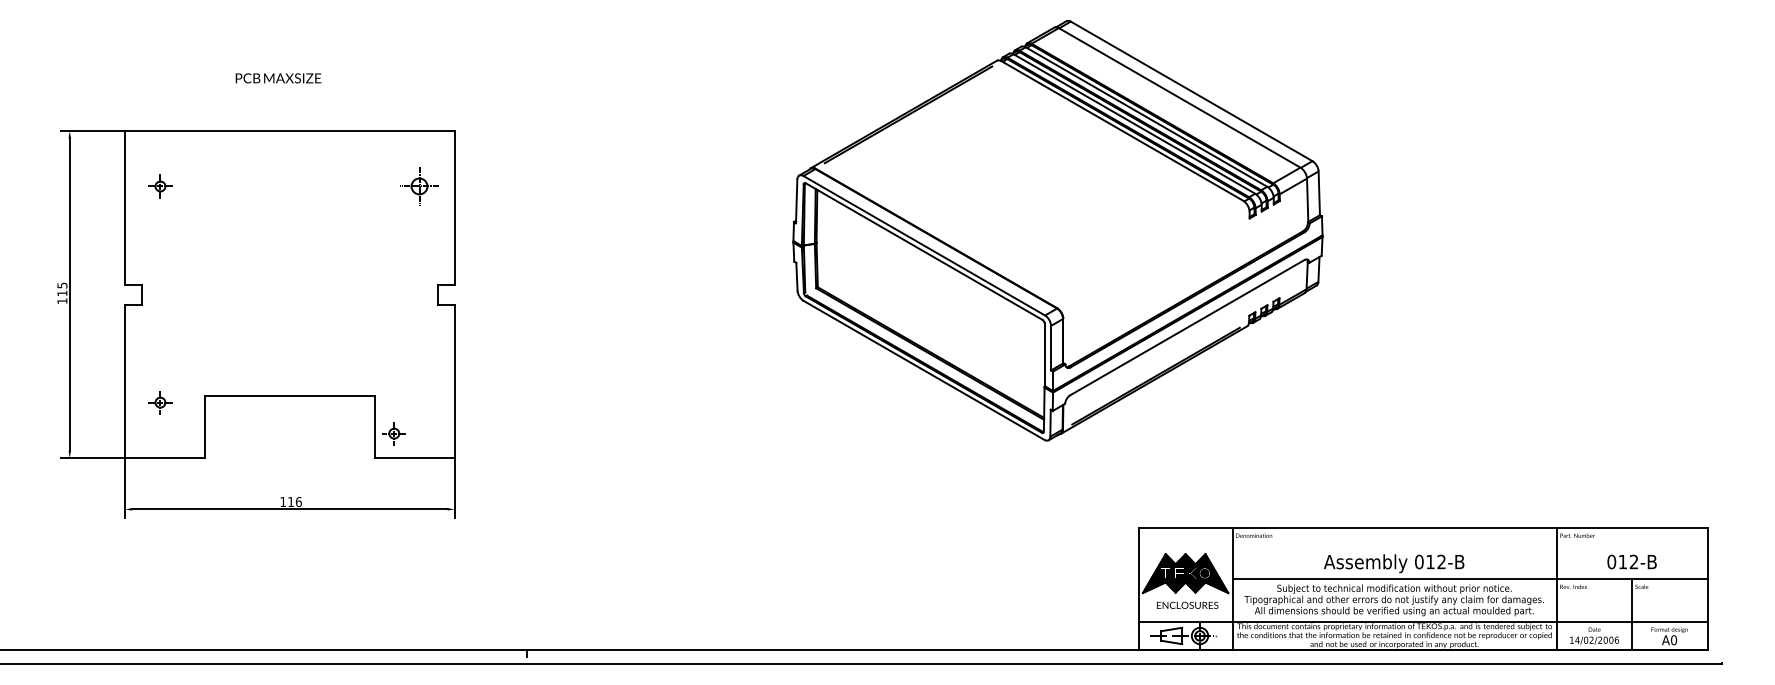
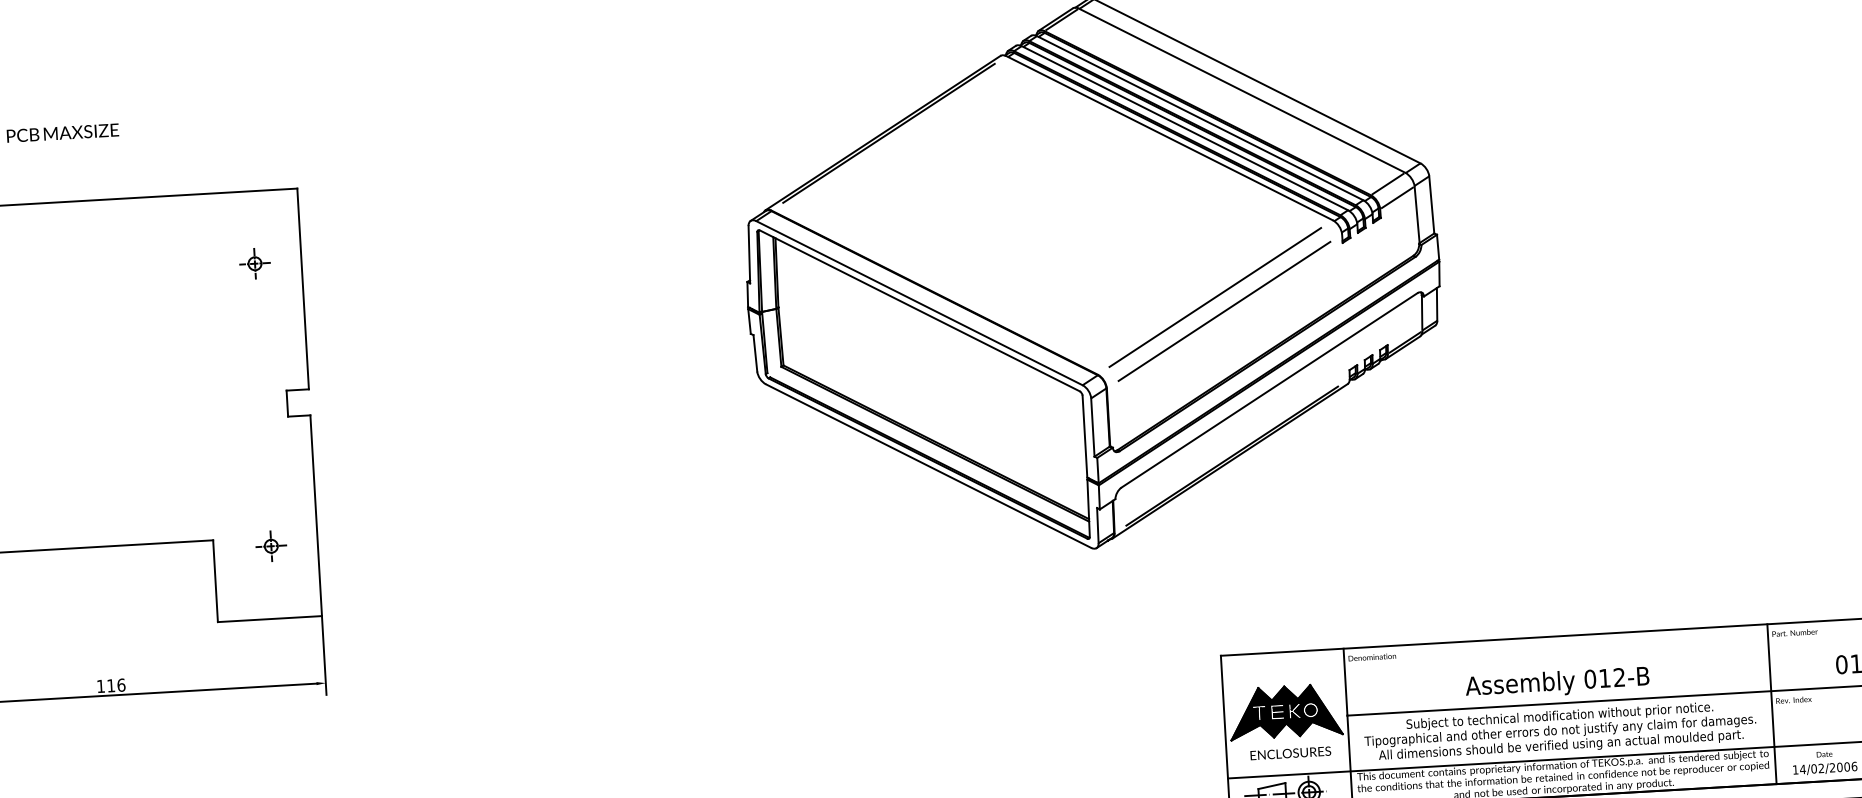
part: (418, 186) -> (253, 263), size x0.62
line: (1149, 254) -> (1214, 297), added
line: (1156, 265) -> (1224, 311), added
part: (393, 433) -> (270, 546), moved

